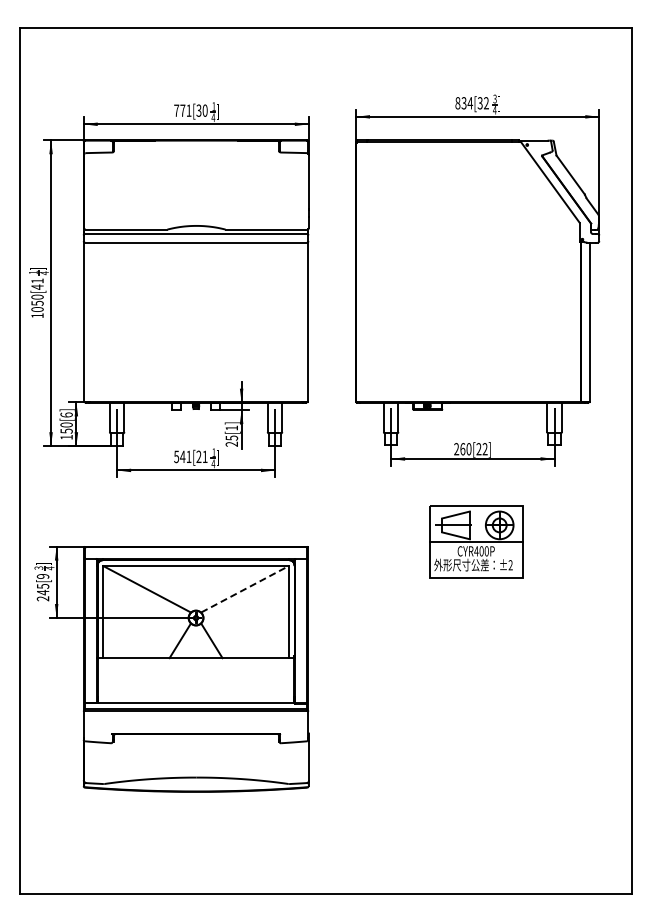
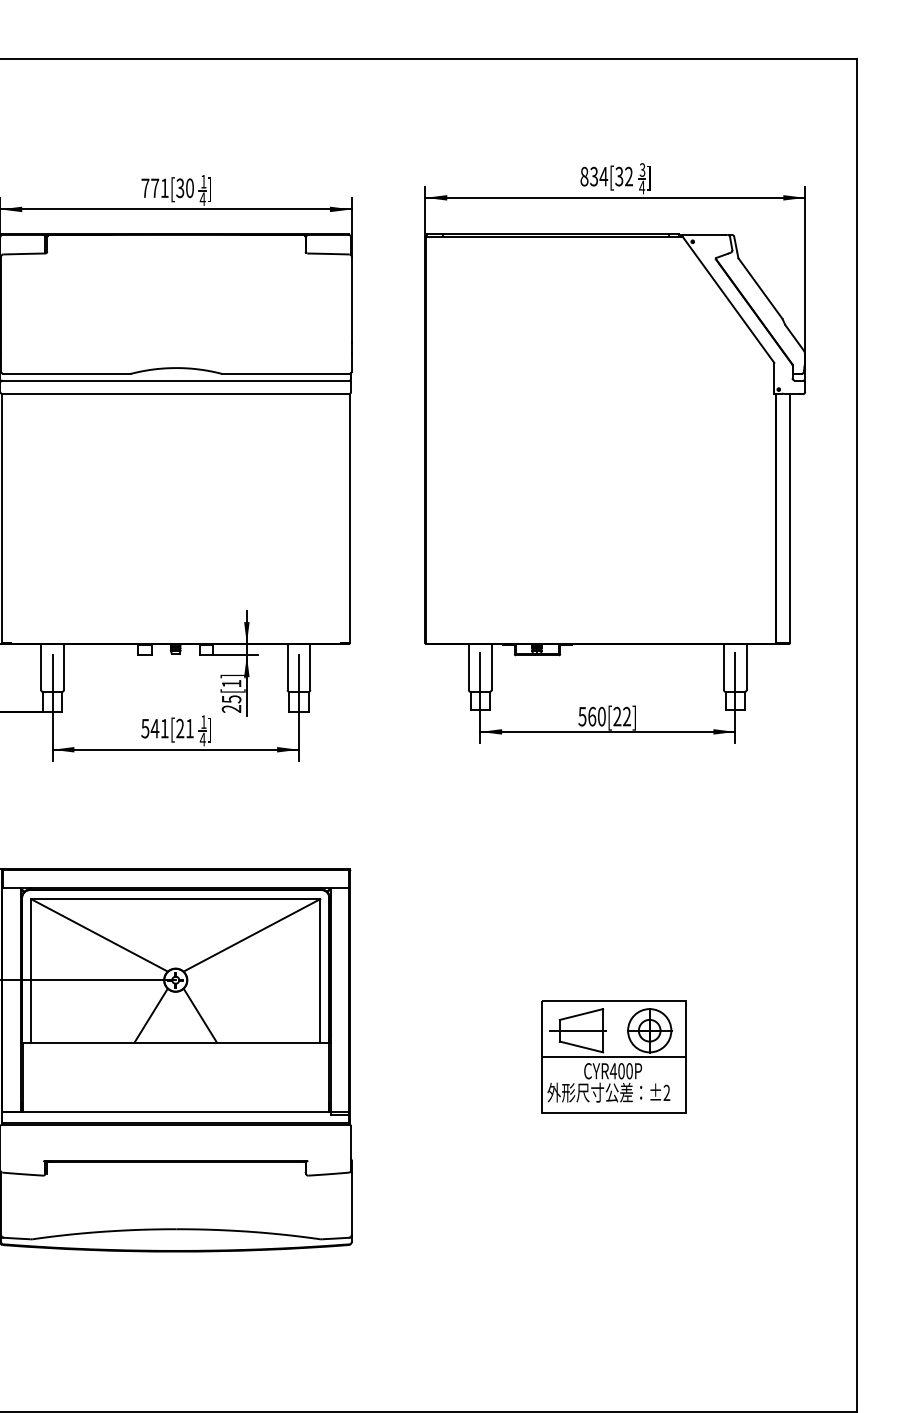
text: (456, 449) -> (582, 717), 260[22] -> 560[22]
part: (476, 541) -> (613, 1055), moved
line: (245, 589) -> (252, 935), dashed -> solid

